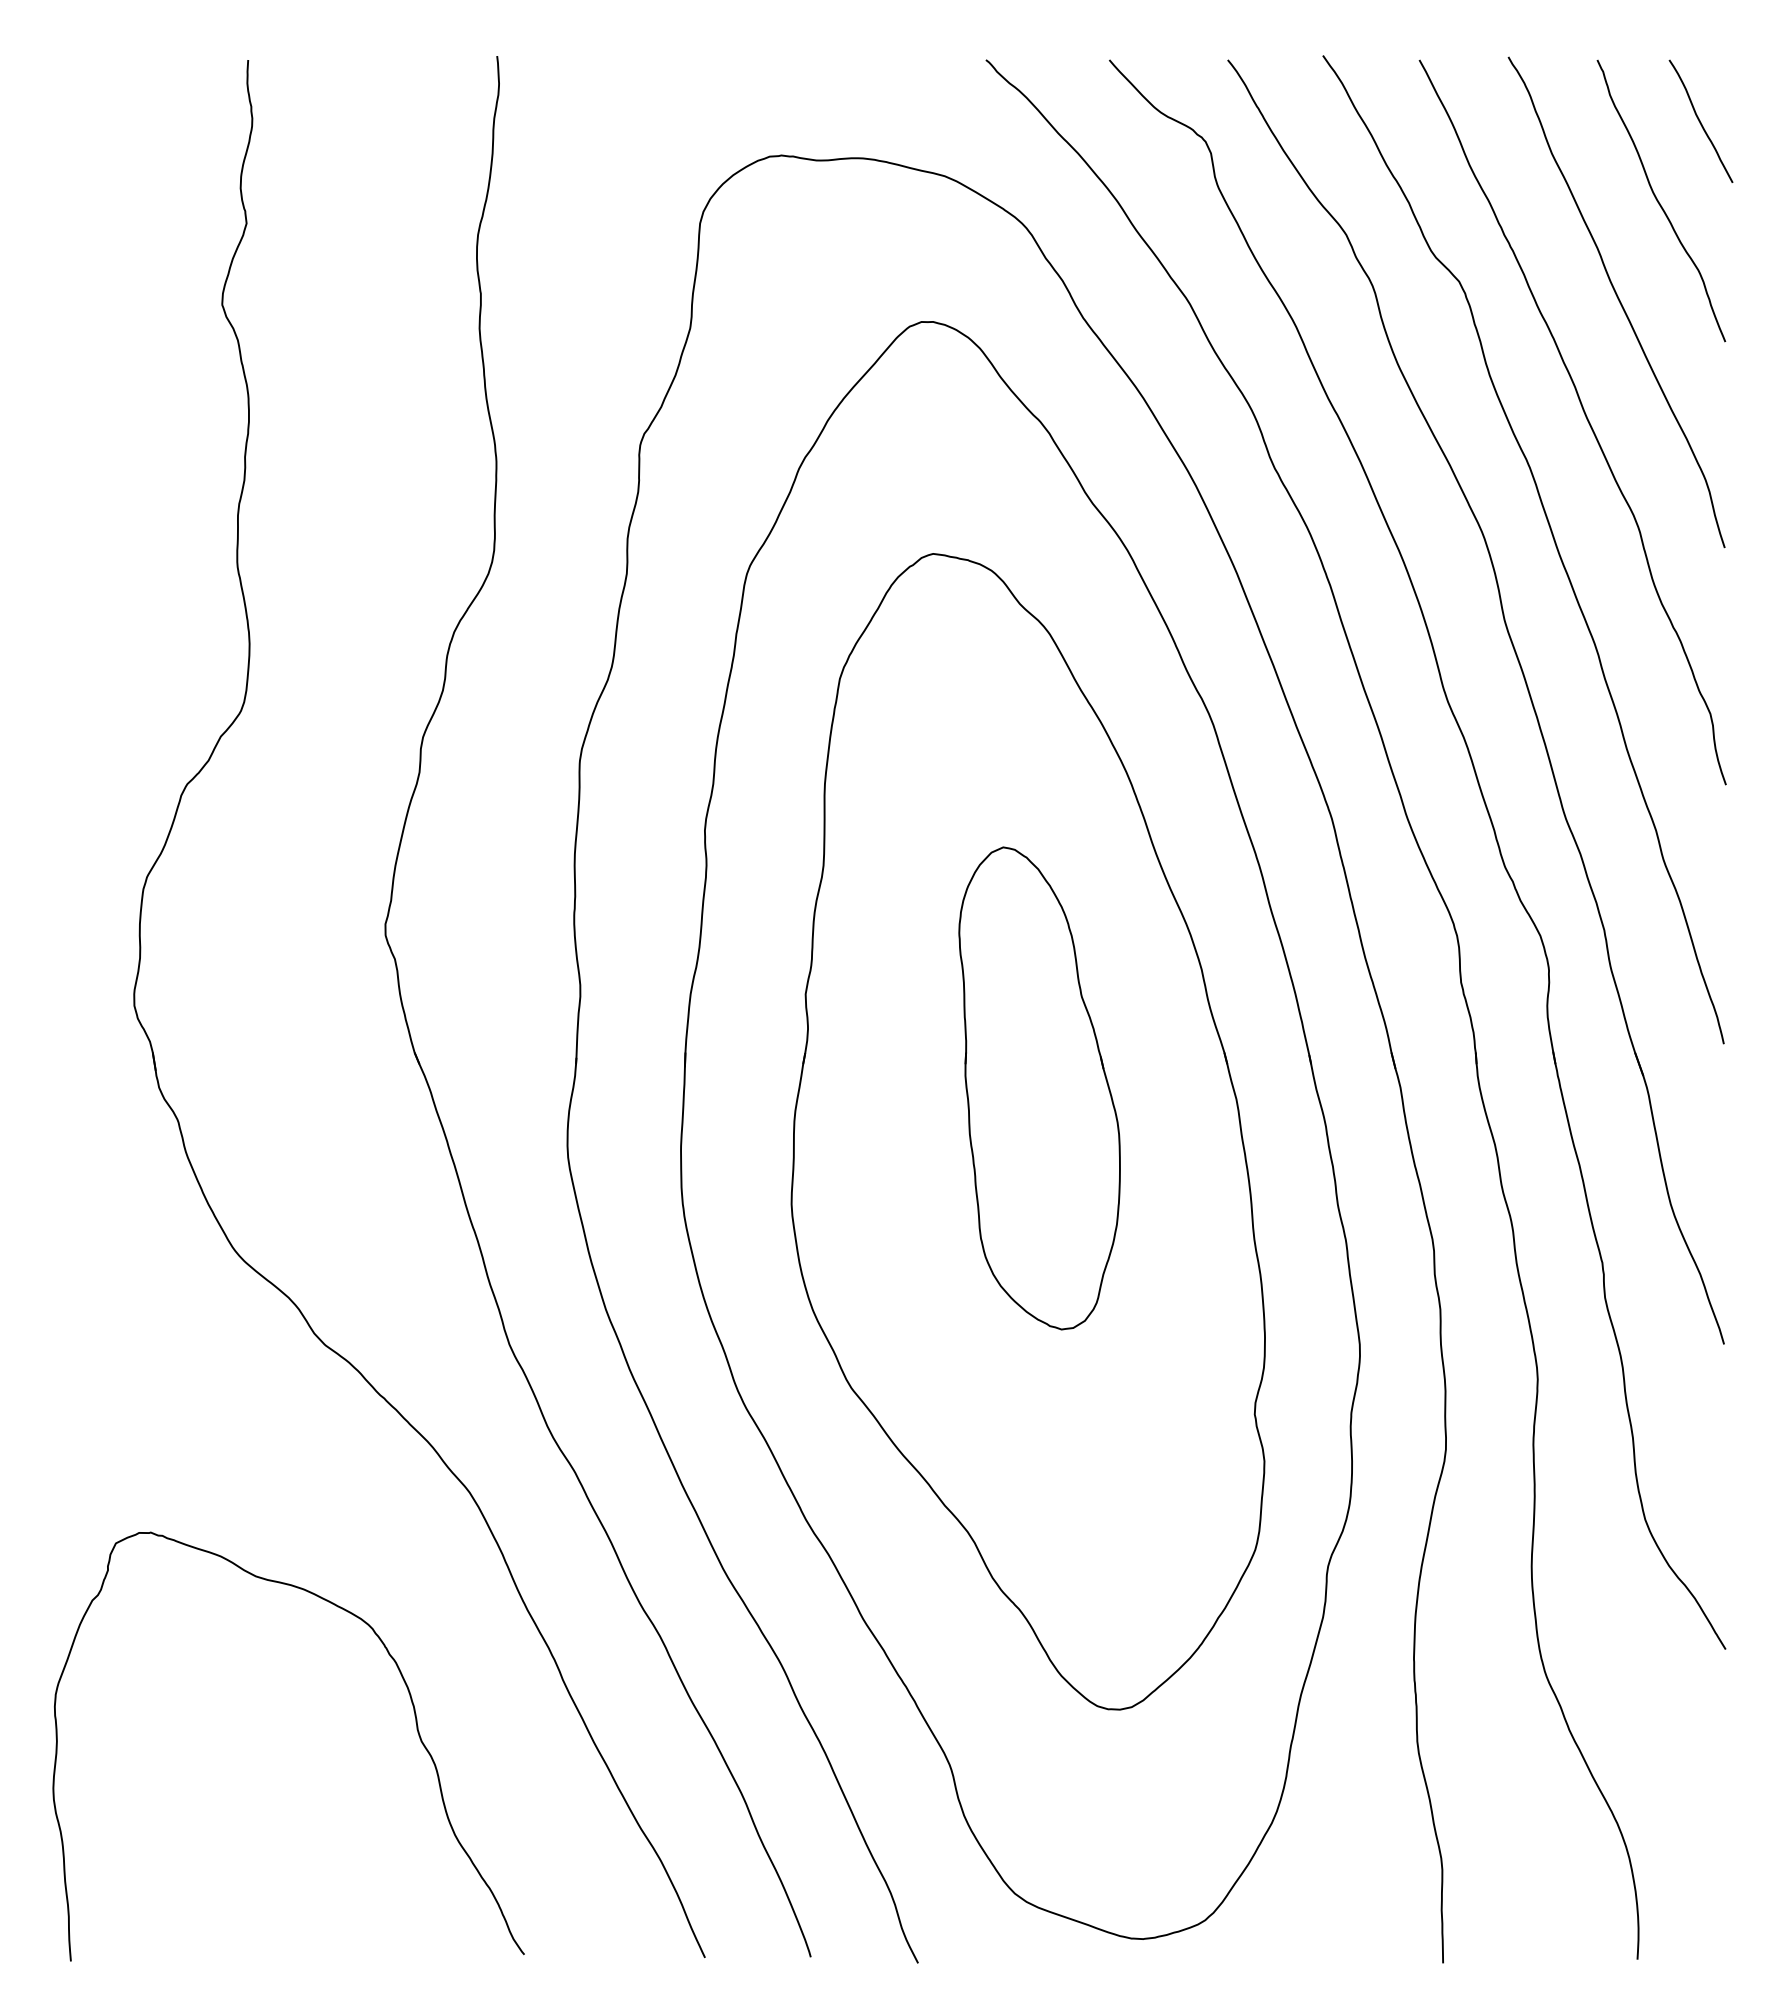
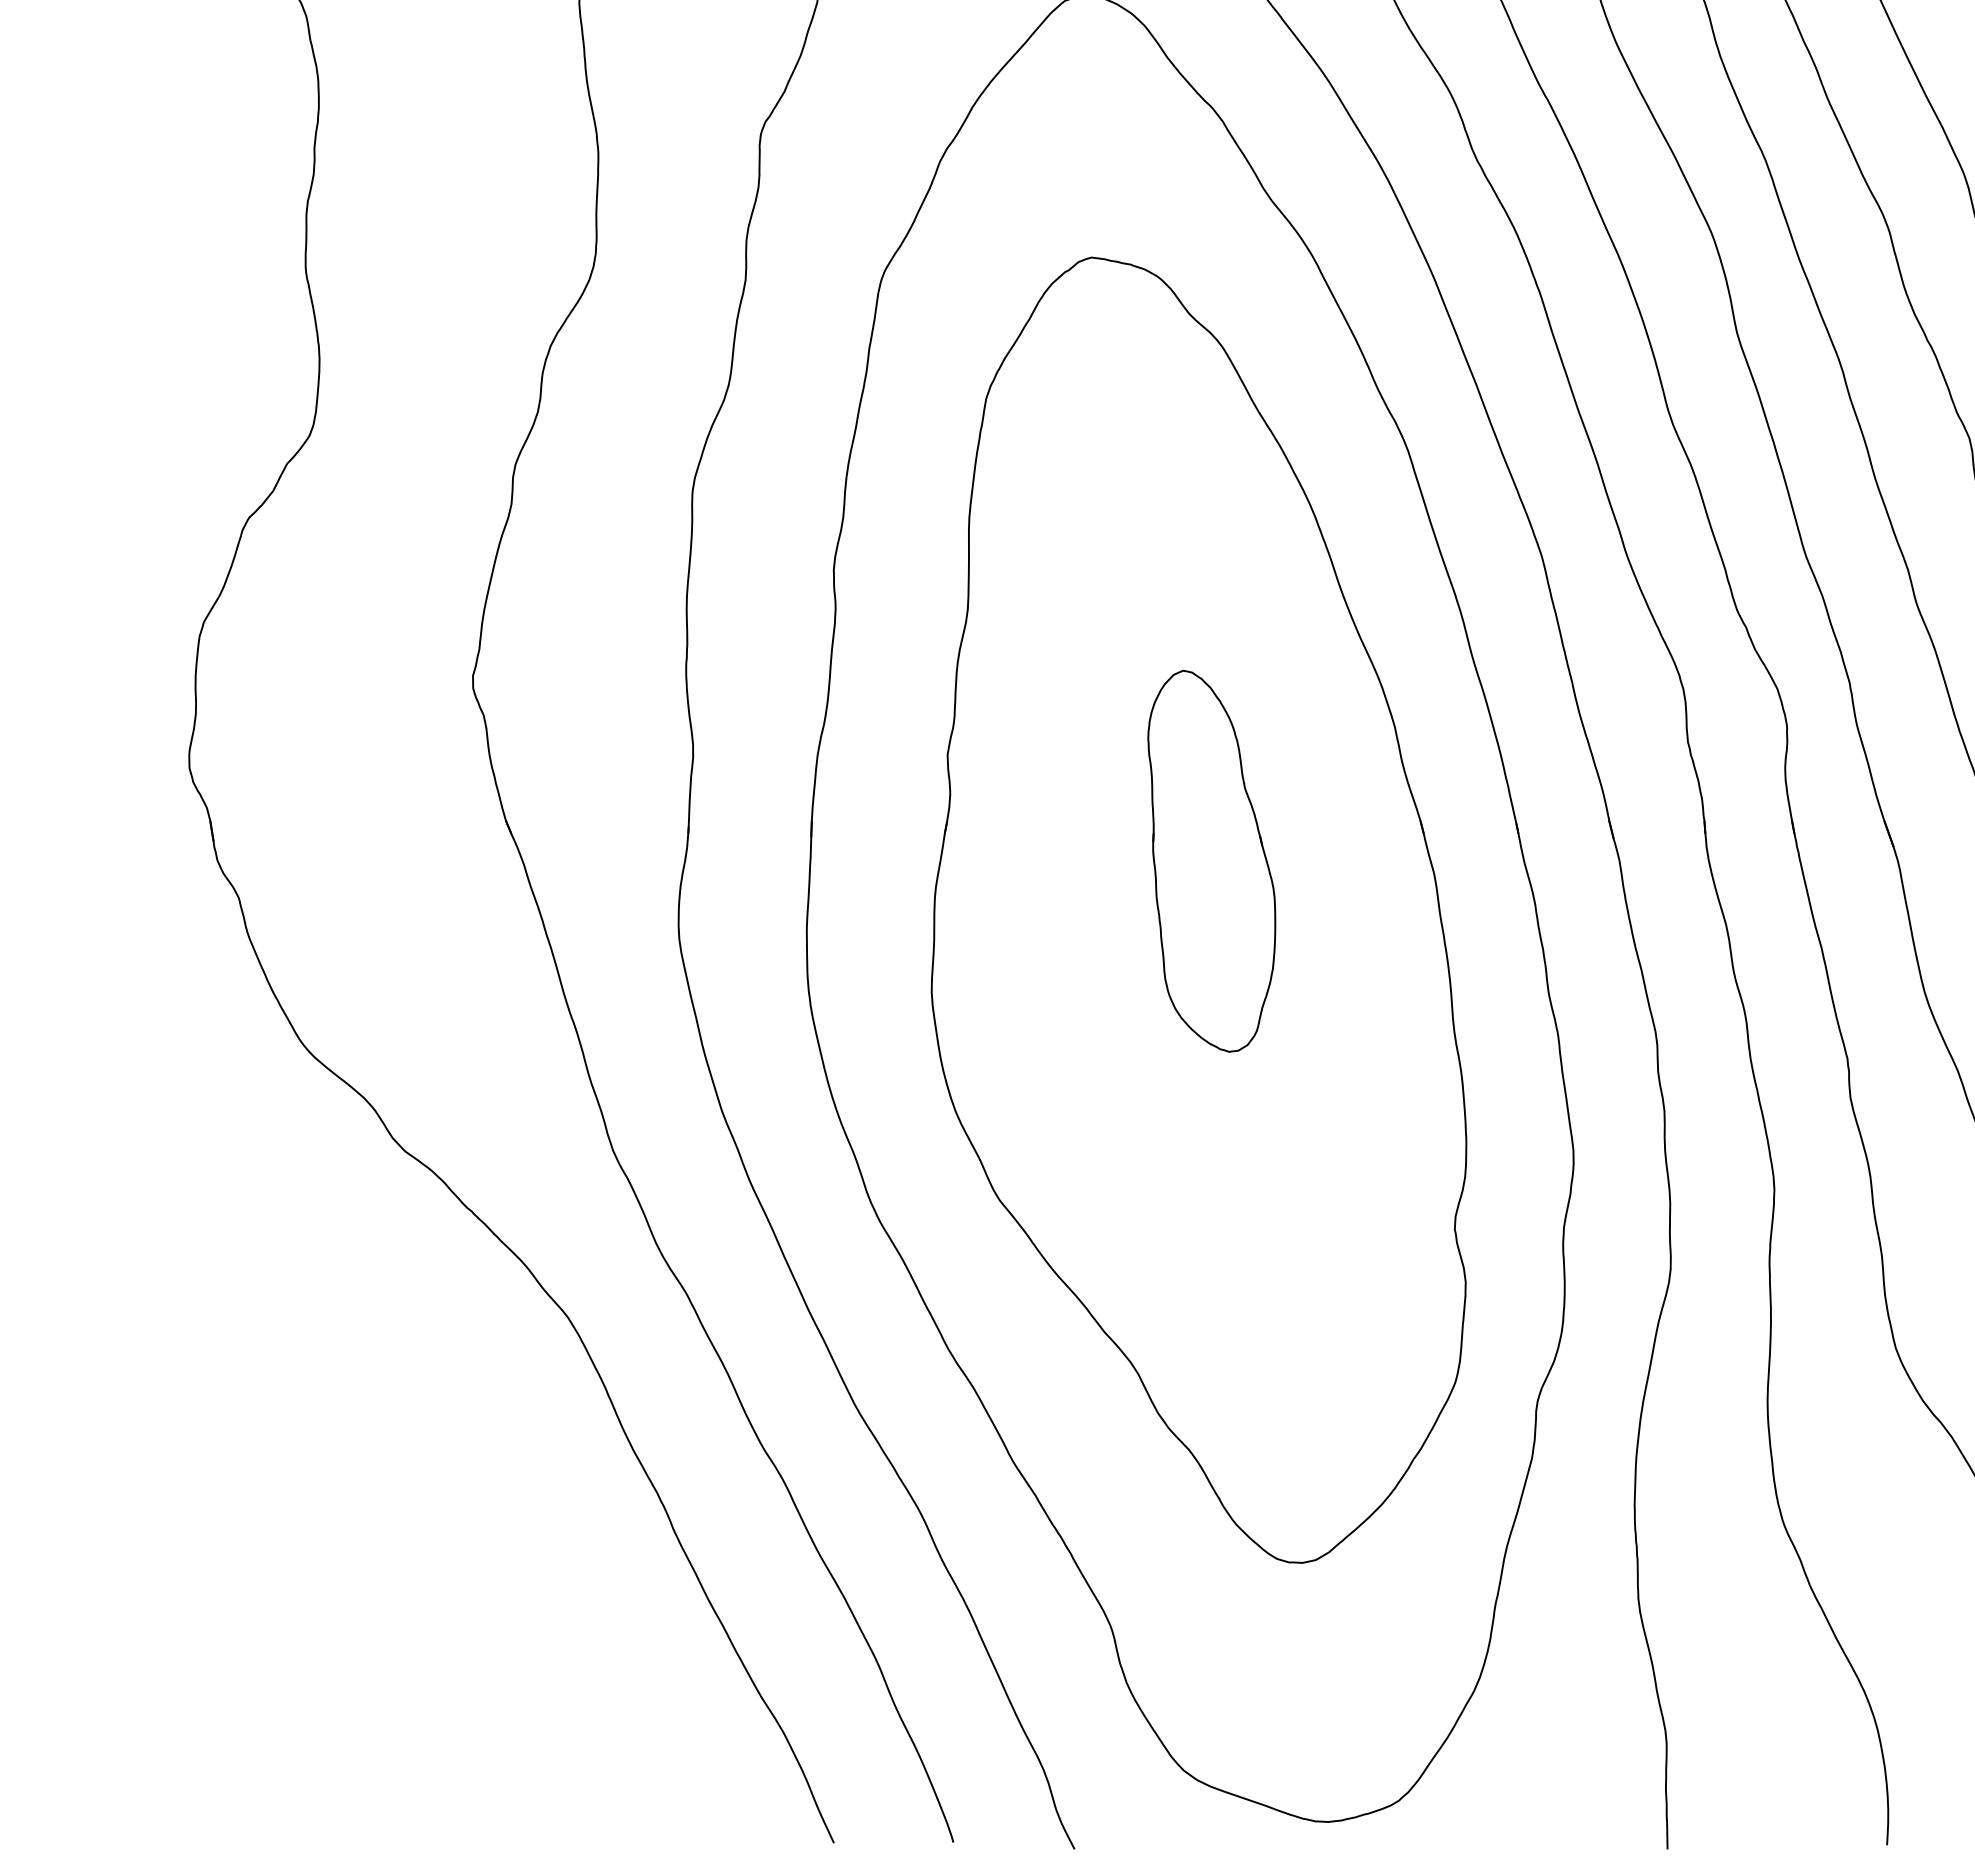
part: (1039, 1088) -> (1211, 861), size x0.7
curve: (416, 1729) -> (508, 1585), removed

